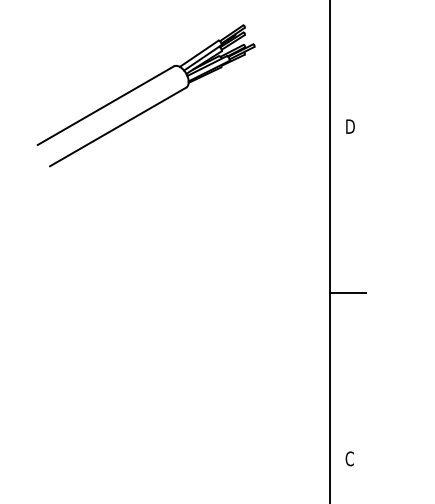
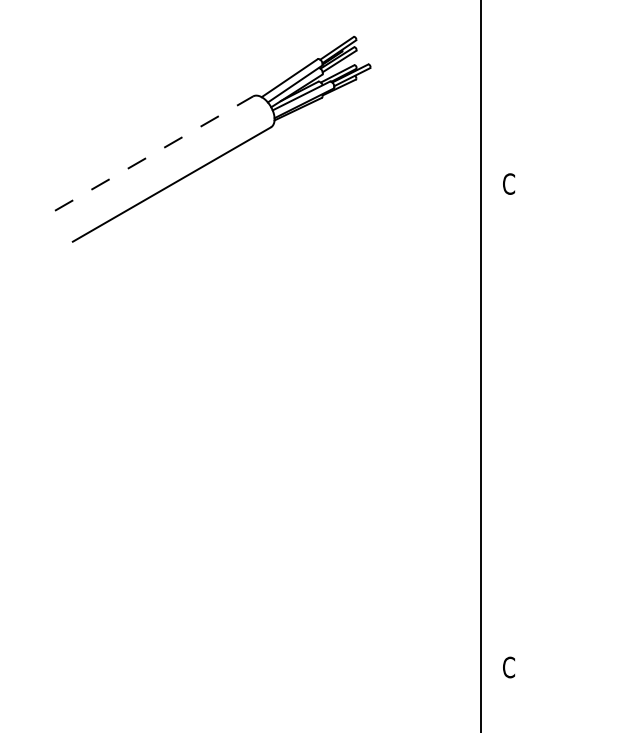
line: (105, 105) -> (153, 153), solid -> dashed
text: (349, 126) -> (508, 183), D -> C
line: (348, 292) -> (507, 425), removed

